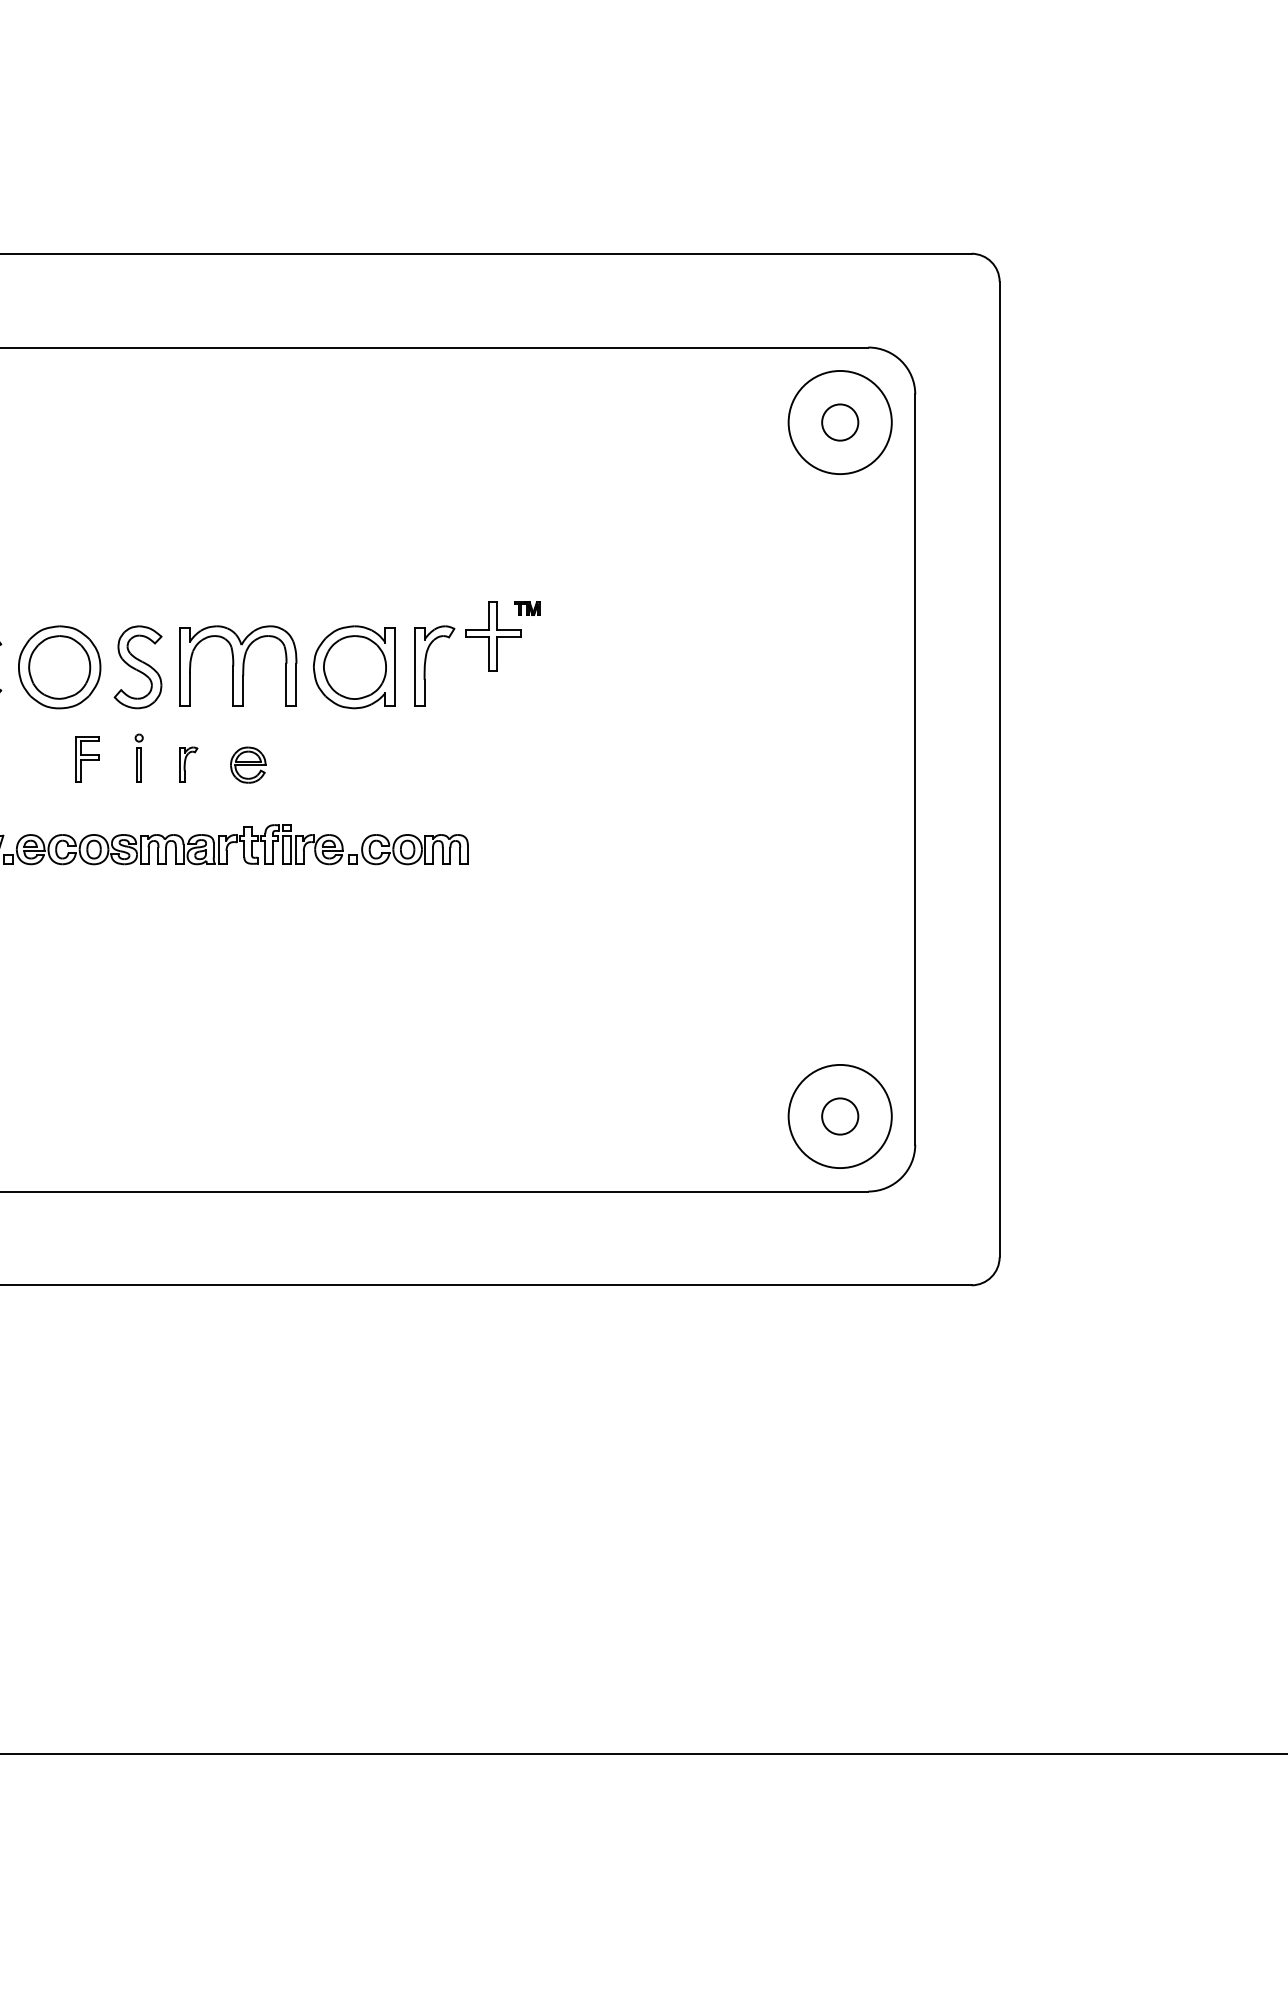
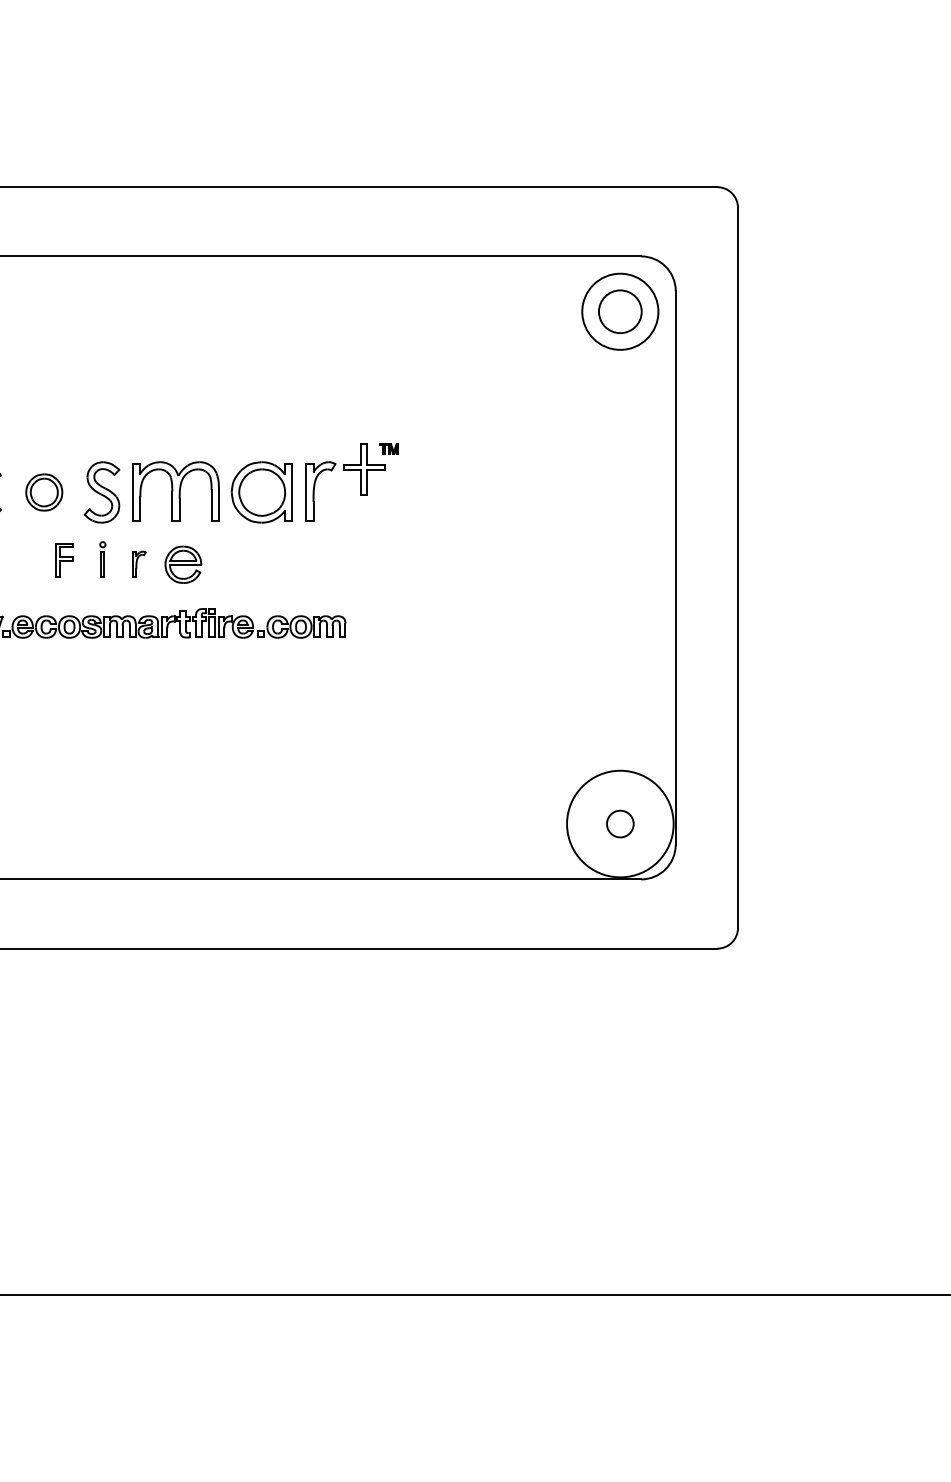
circle: (840, 422) -> (620, 311), size x1.6
part: (60, 667) -> (44, 492), size x0.6
part: (248, 764) -> (183, 564), size x1.4
circle: (840, 1115) -> (620, 823), size x1.4

